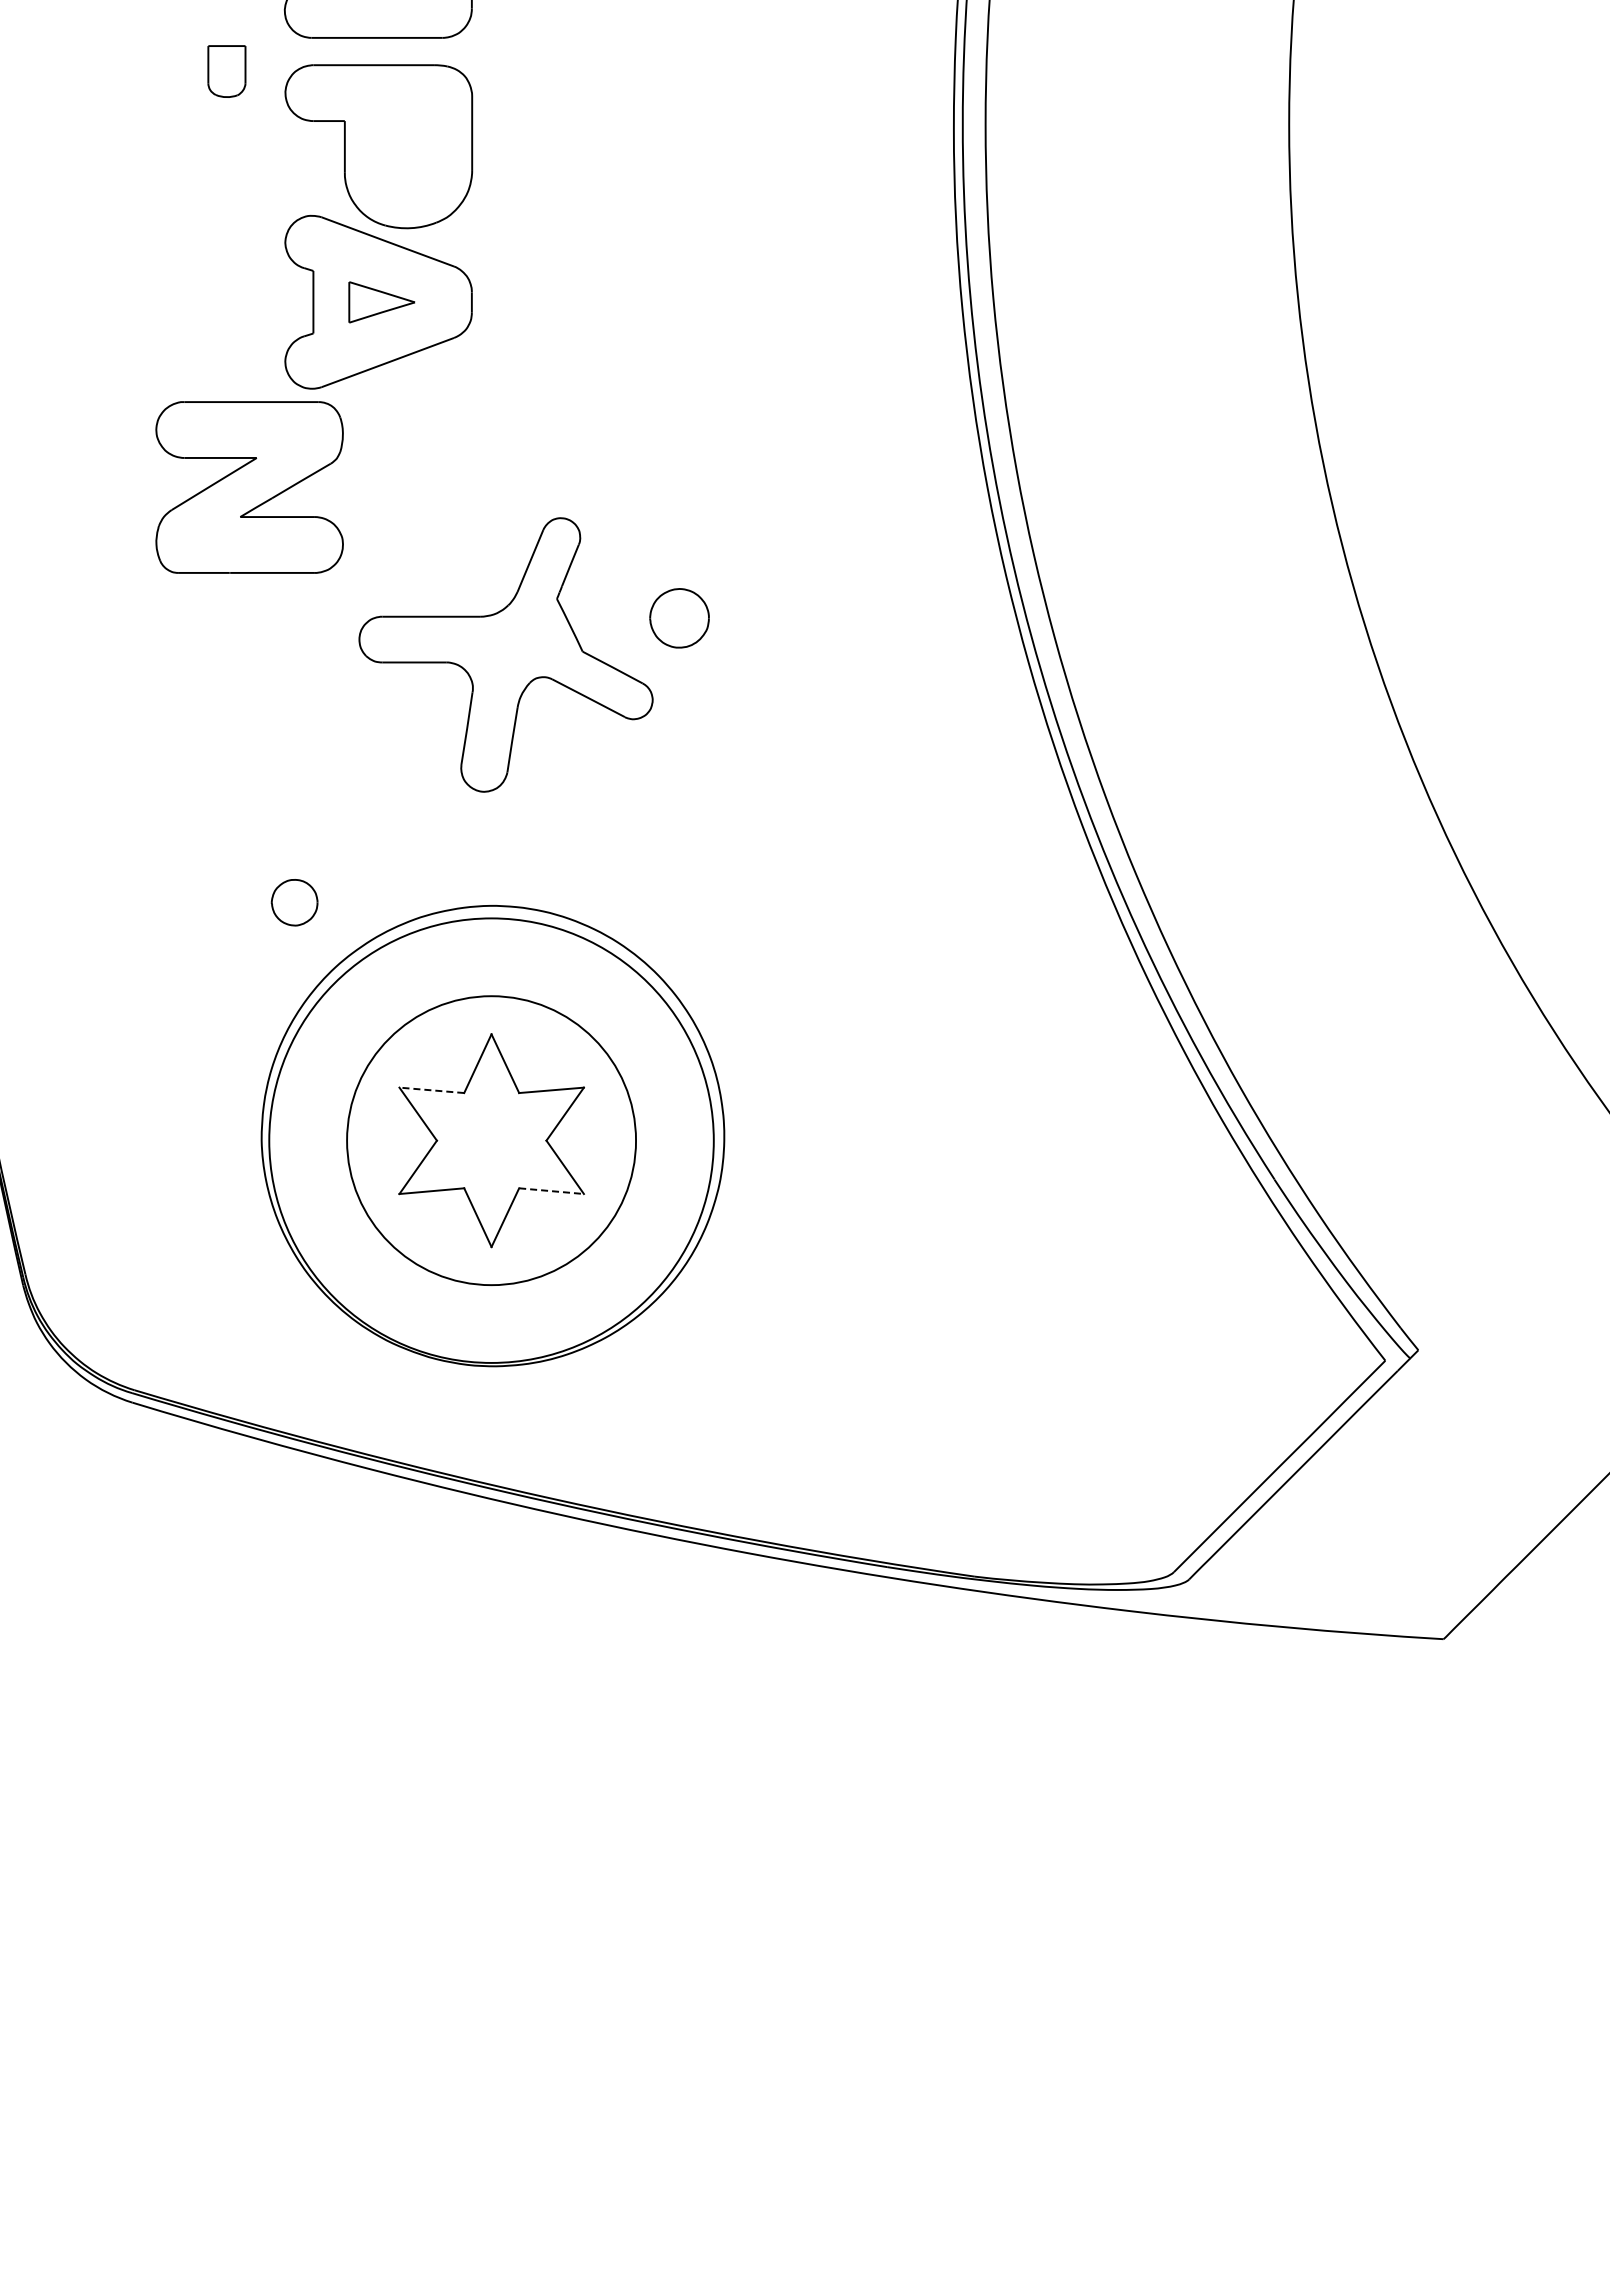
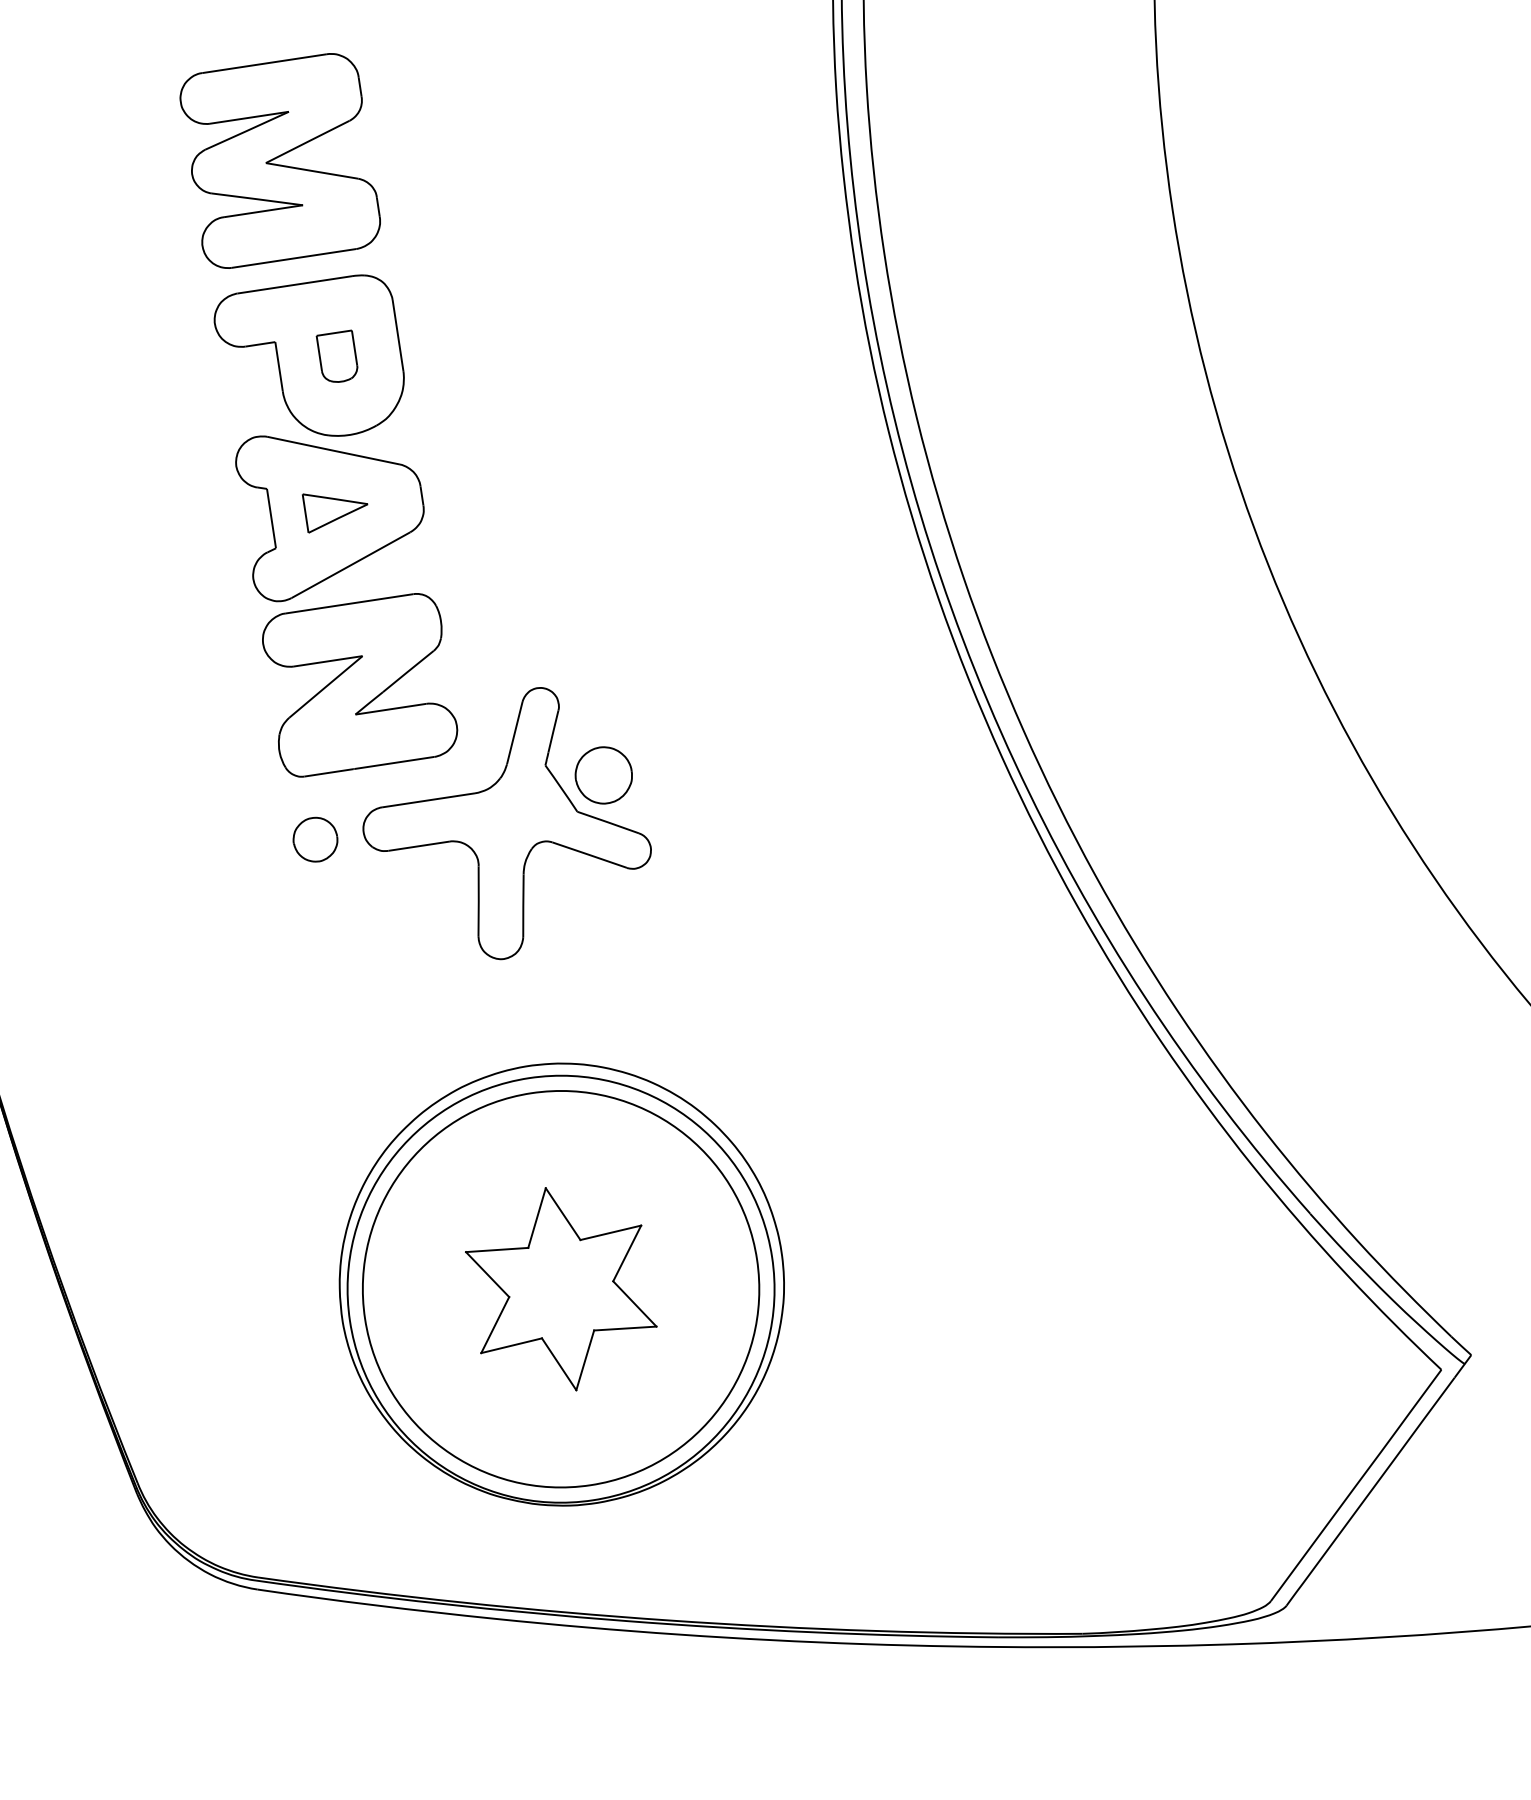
part: (226, 71) -> (337, 357), moved
part: (249, 487) -> (359, 685), moved
part: (679, 618) -> (603, 775), moved
part: (294, 902) -> (315, 839), moved
line: (431, 1090) -> (496, 1250), dashed -> solid
circle: (491, 1140) -> (561, 1289), size x1.43
line: (551, 1191) -> (625, 1328), dashed -> solid

